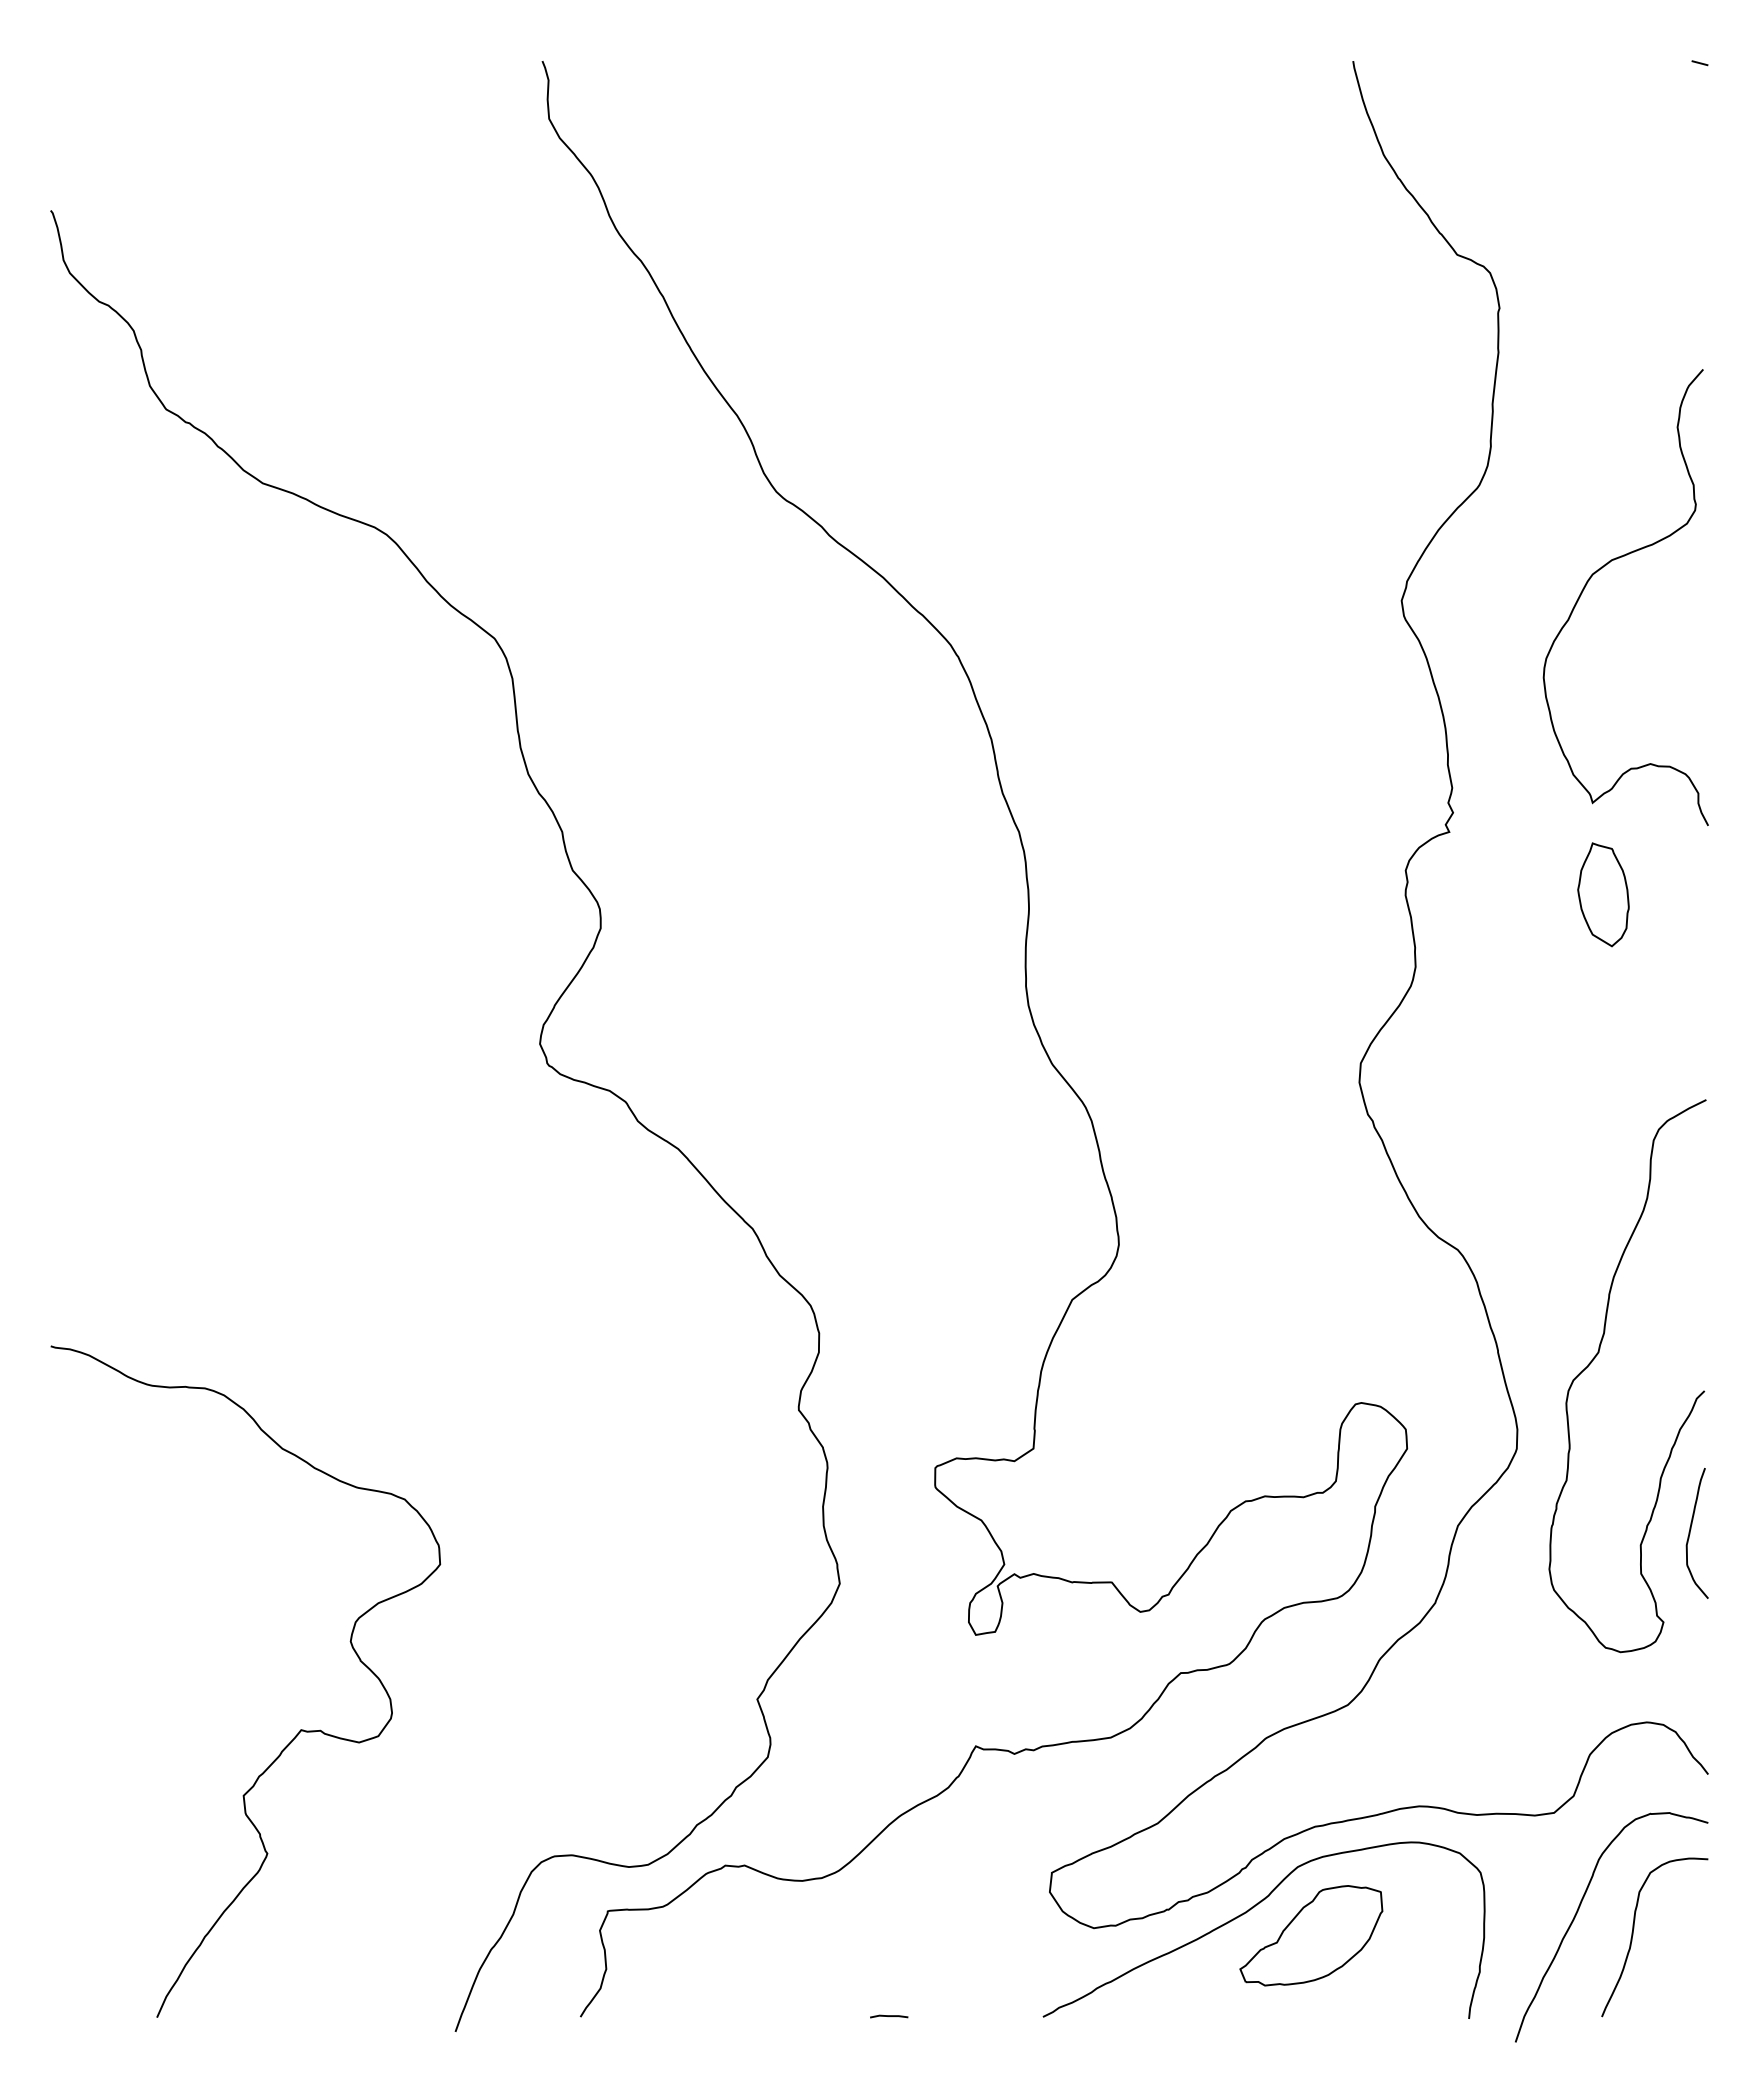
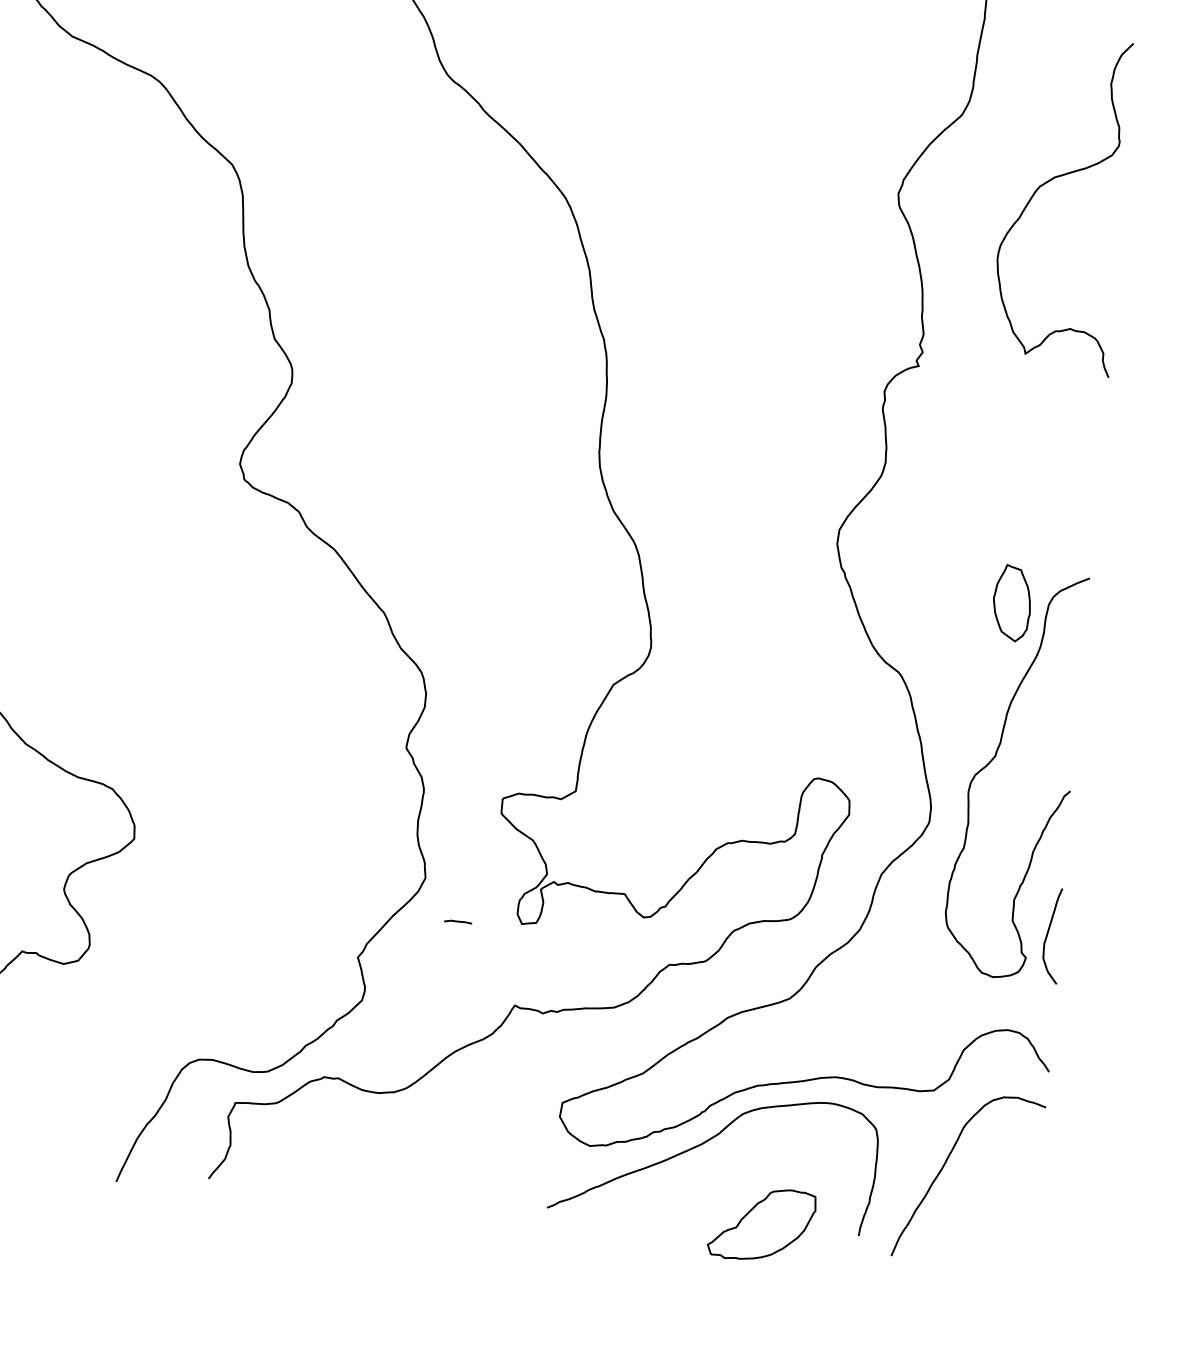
part: (1603, 894) -> (1012, 603), moved
curve: (1690, 1533) -> (1047, 935), moved
part: (1311, 1935) -> (762, 1224), moved
curve: (1633, 1935) -> (984, 1185), removed
line: (889, 2016) -> (458, 921), moved

